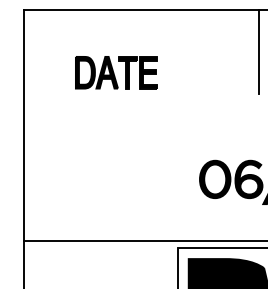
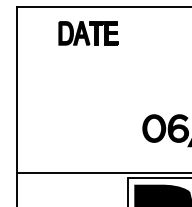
line: (259, 52) -> (185, 37), removed
part: (116, 72) -> (88, 33), moved

